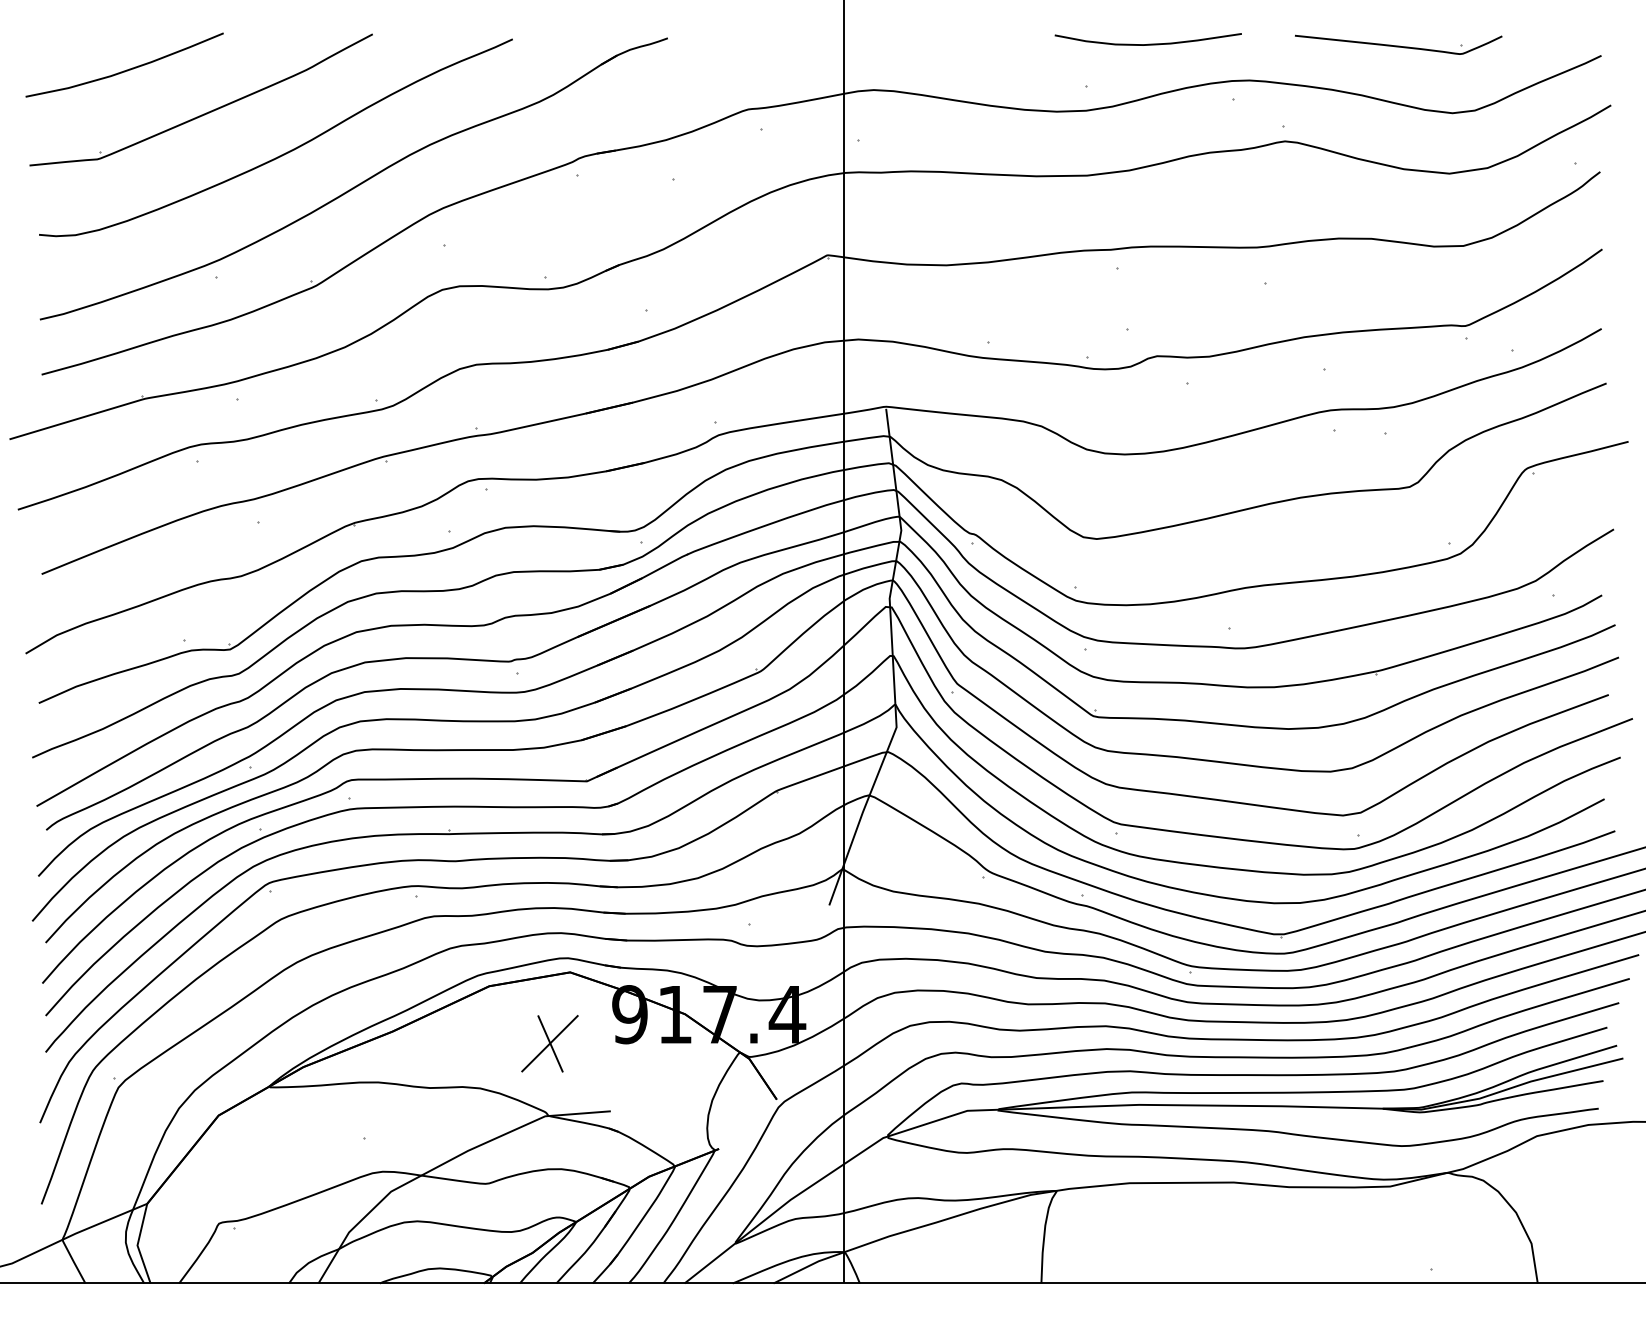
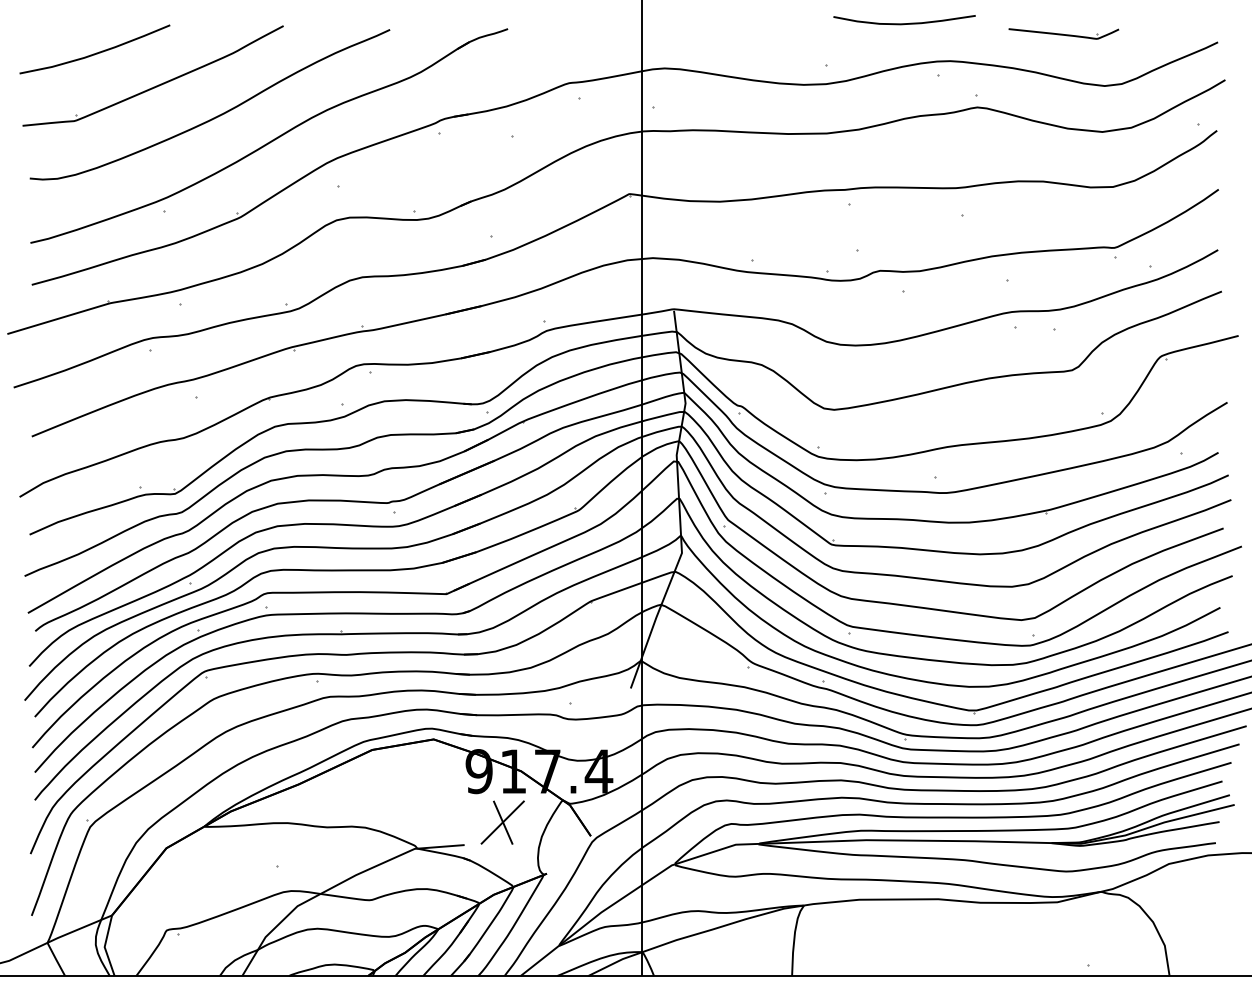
curve: (1148, 43) -> (904, 23), moved
part: (1398, 44) -> (1063, 33), size x0.7
part: (549, 1043) -> (502, 822), moved

